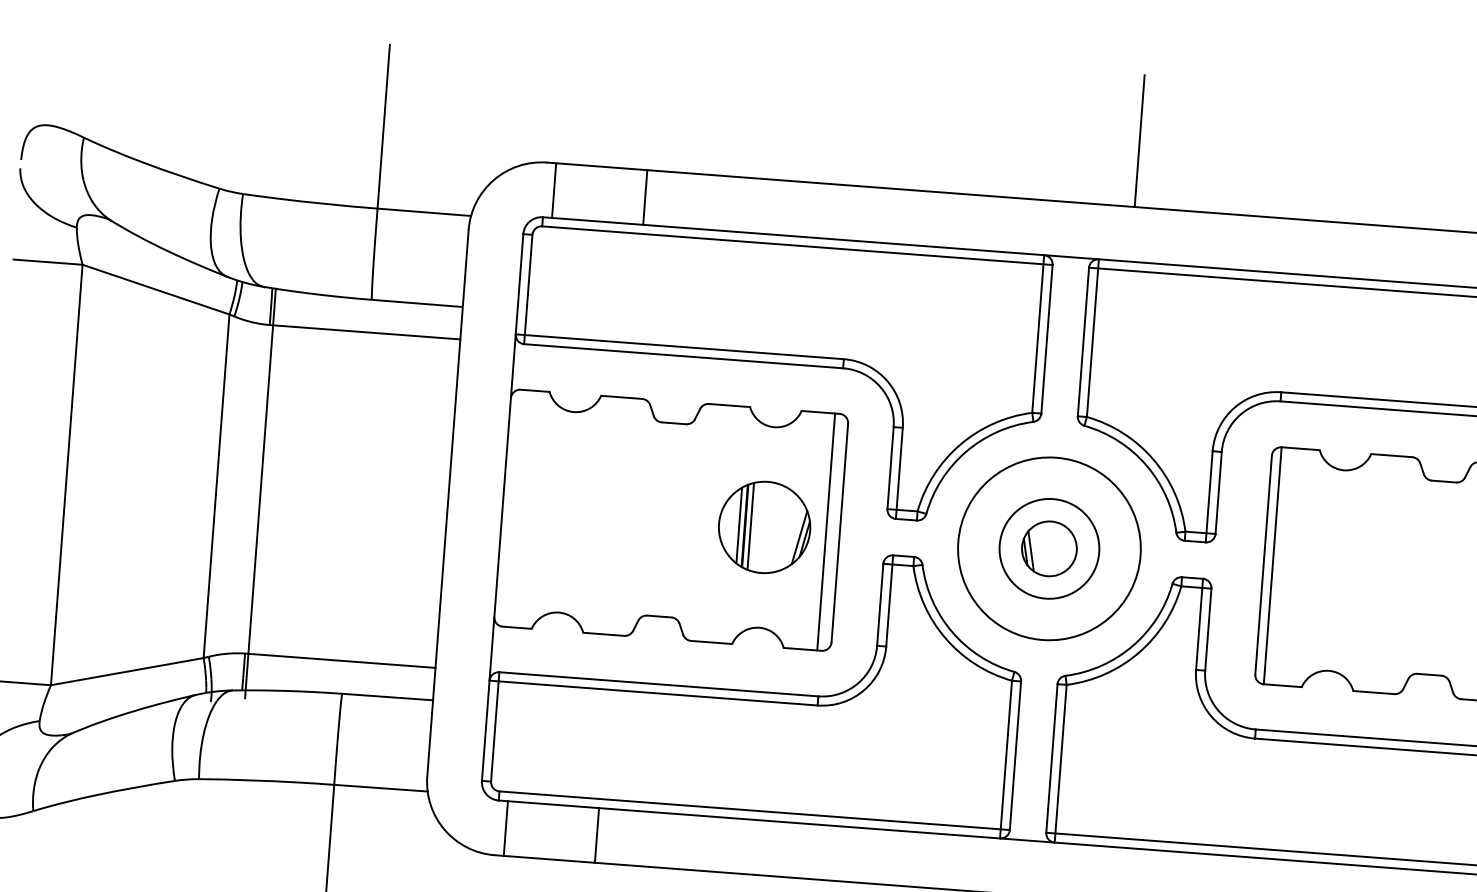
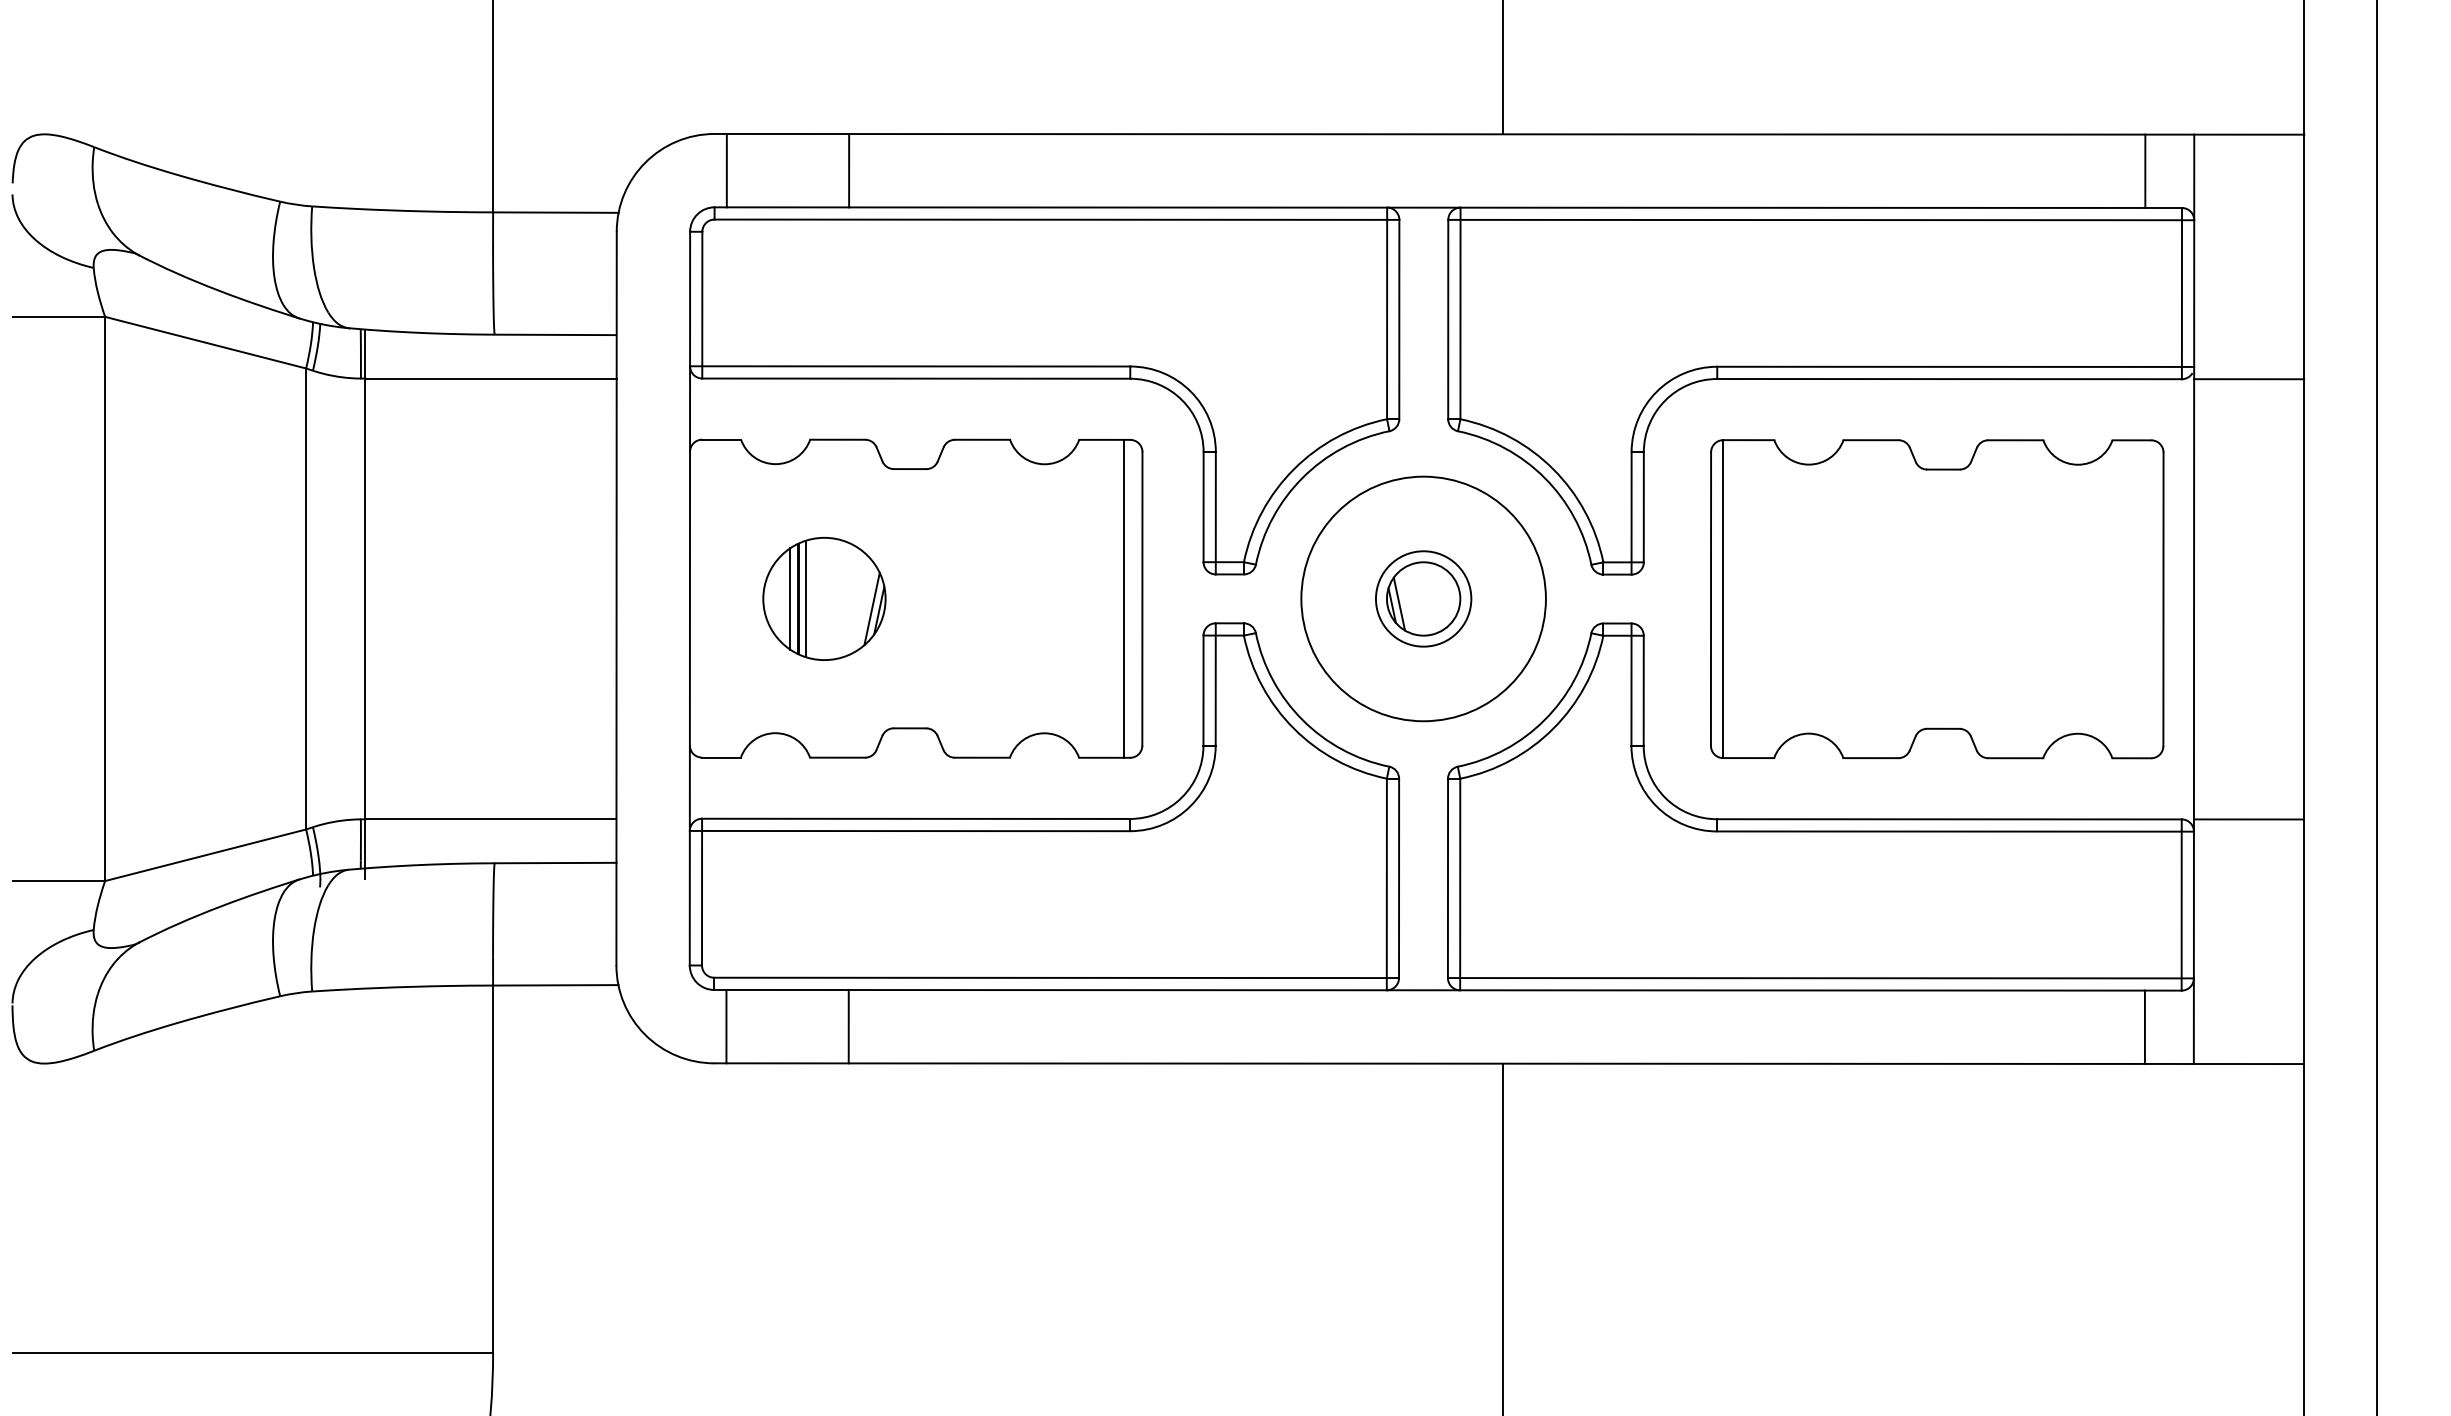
part: (764, 527) -> (824, 598), moved
circle: (1049, 548) -> (1423, 598), size x0.71

